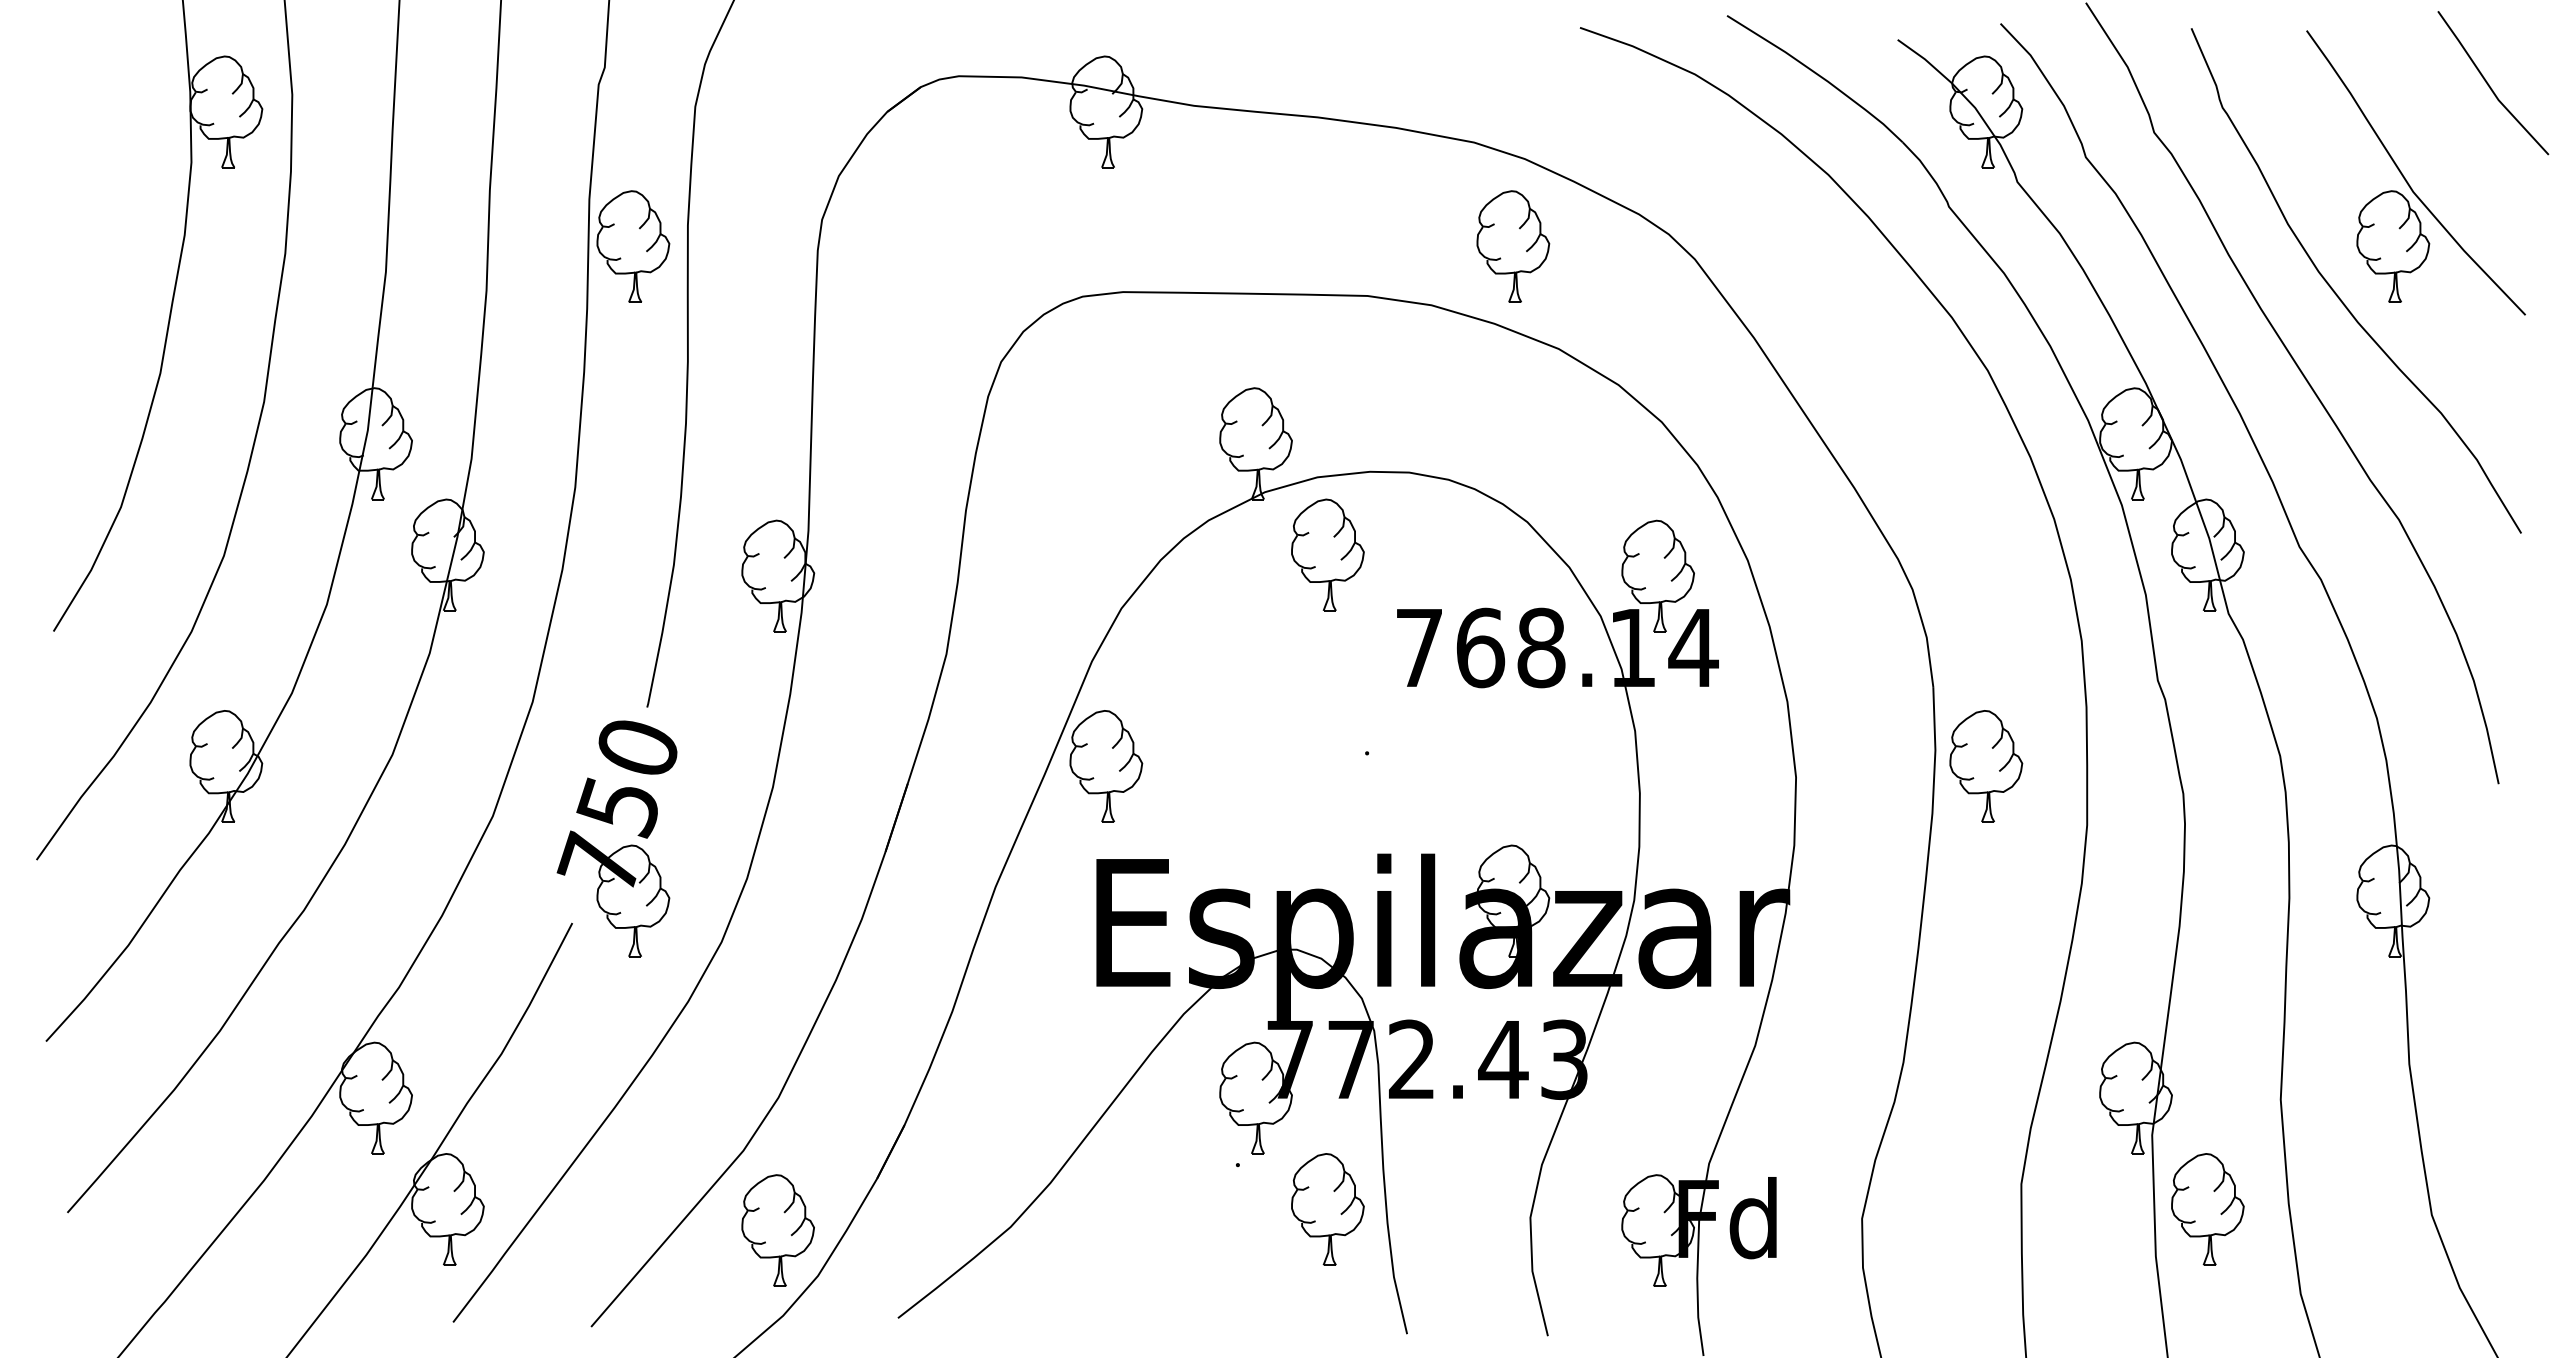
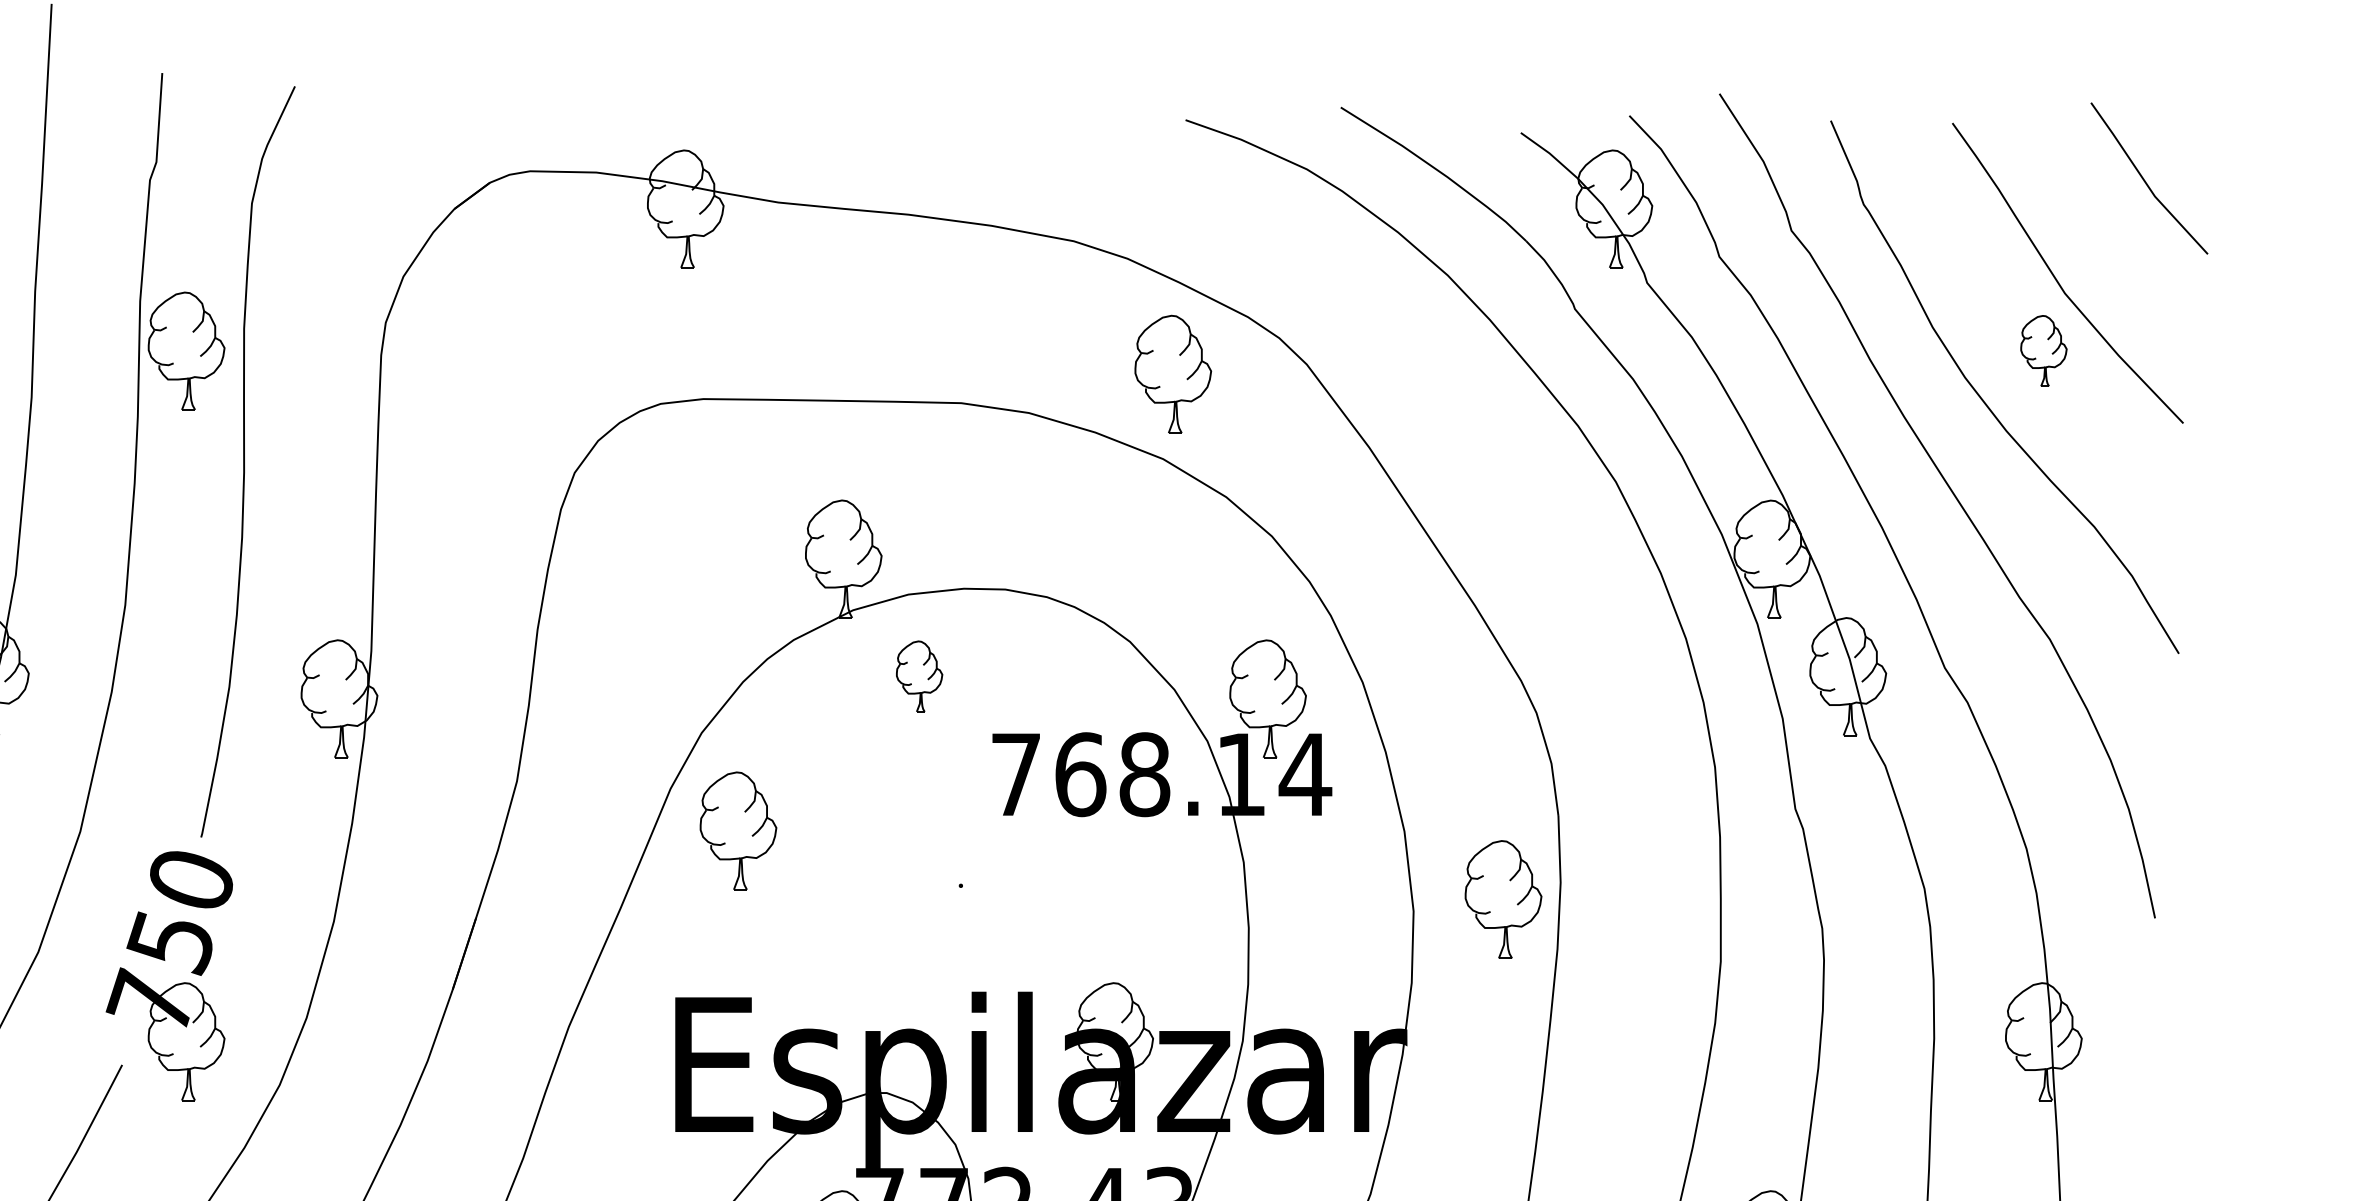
part: (1513, 246) -> (1173, 374), moved
part: (2393, 246) -> (2044, 350), size x0.6
part: (1327, 554) -> (919, 675), size x0.6
part: (1106, 766) -> (738, 831), moved
part: (1986, 766) -> (1503, 899), moved

